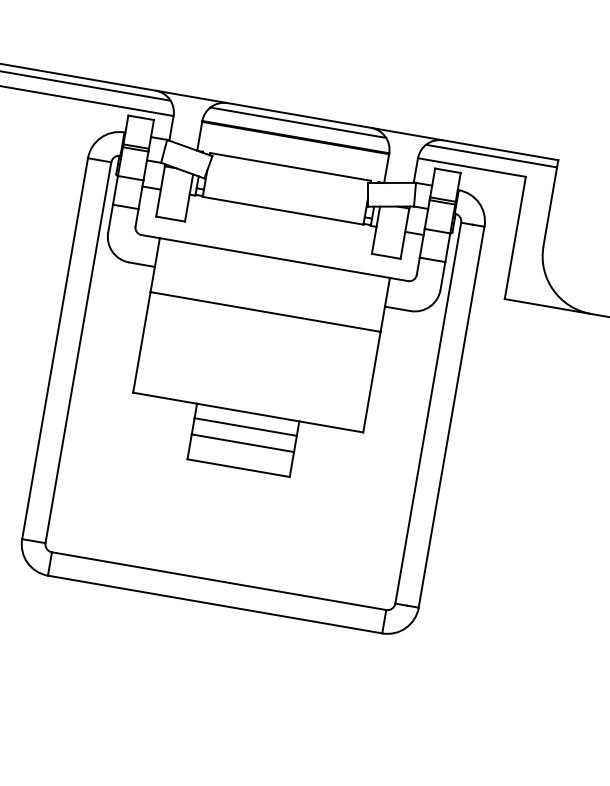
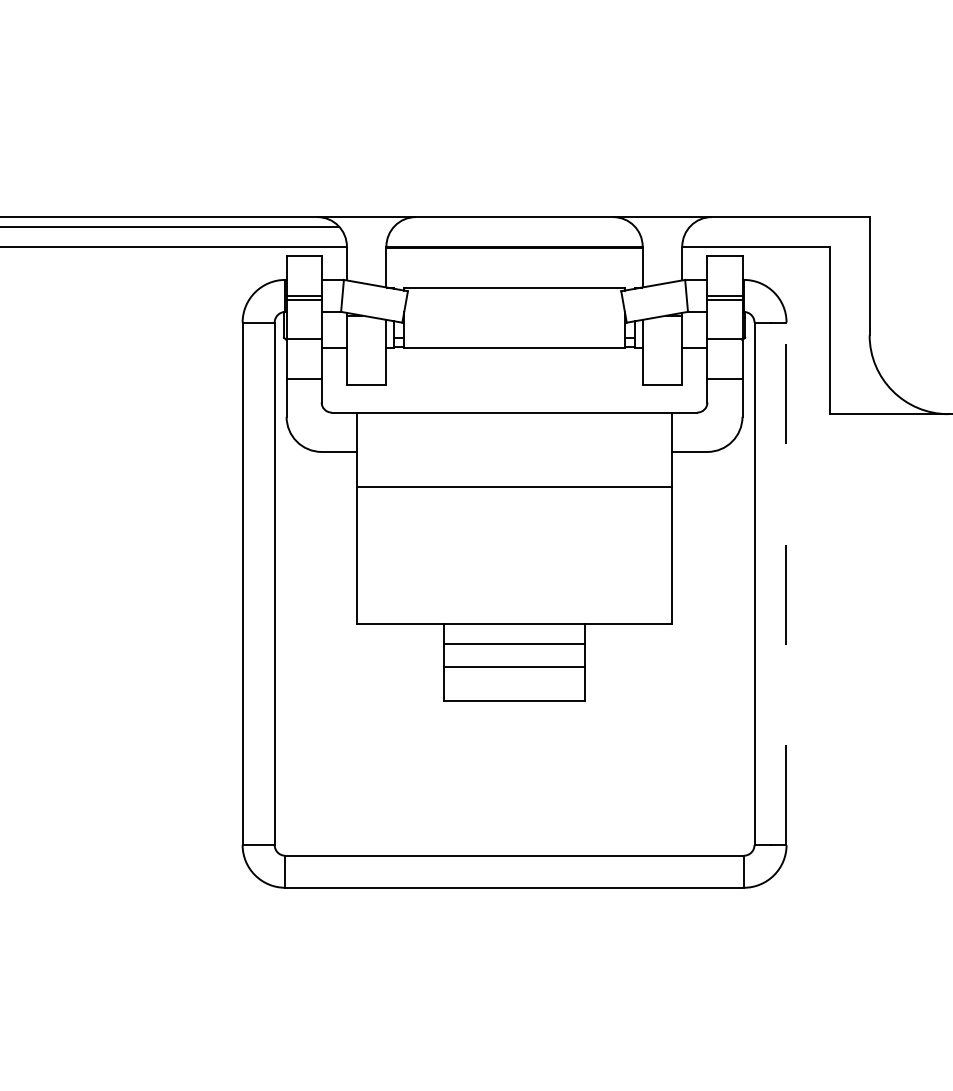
line: (298, 122) -> (514, 226), removed
line: (491, 155) -> (779, 226), removed
line: (451, 416) -> (786, 583), solid -> dashed

